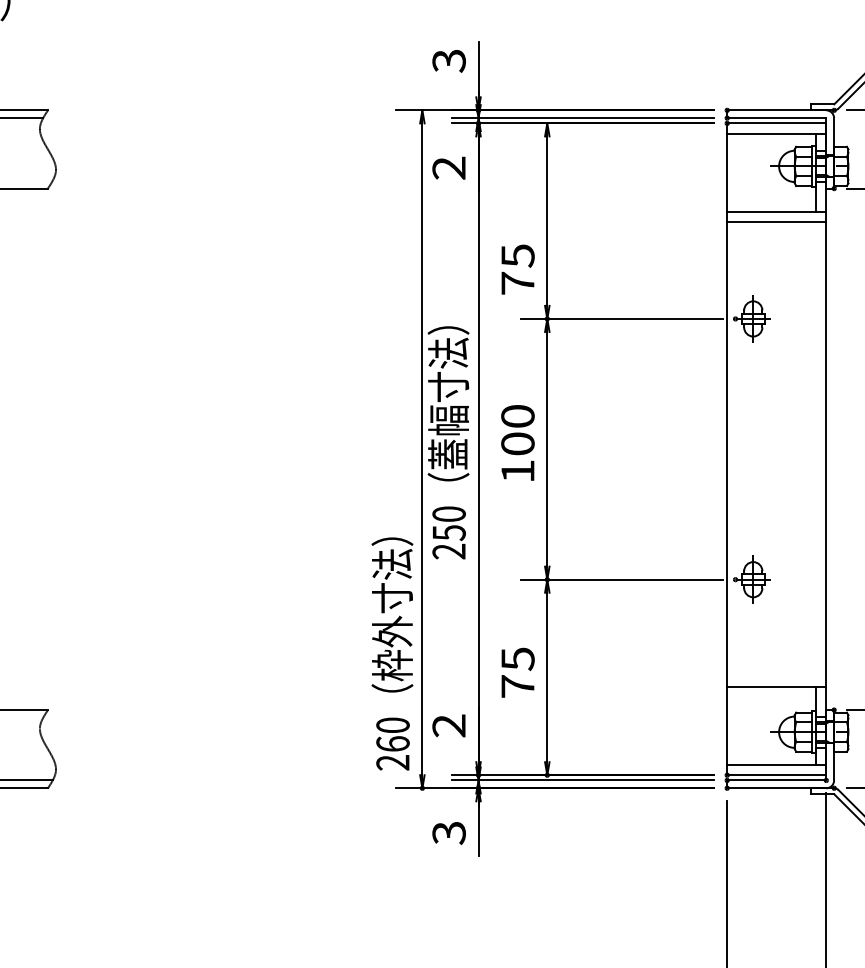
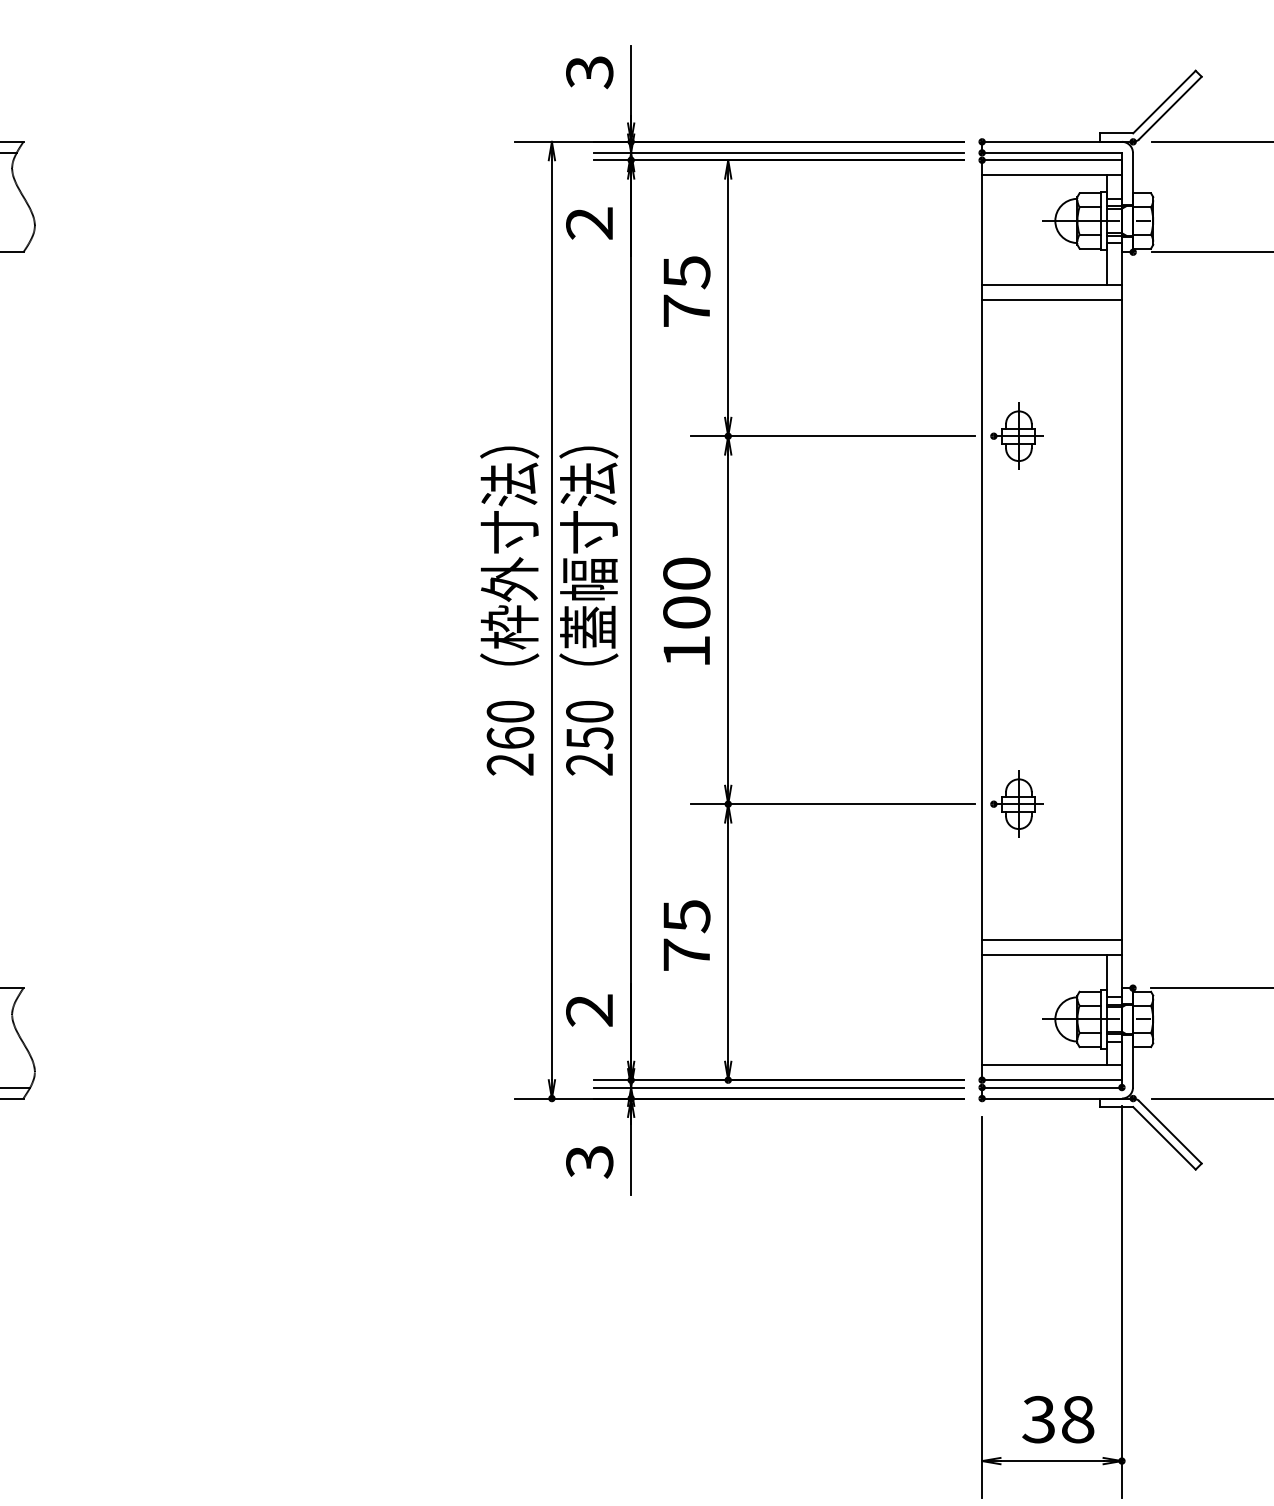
text: (517, 269) -> (686, 291), moved
text: (392, 653) -> (509, 610), moved
line: (776, 676) -> (1051, 940), added

